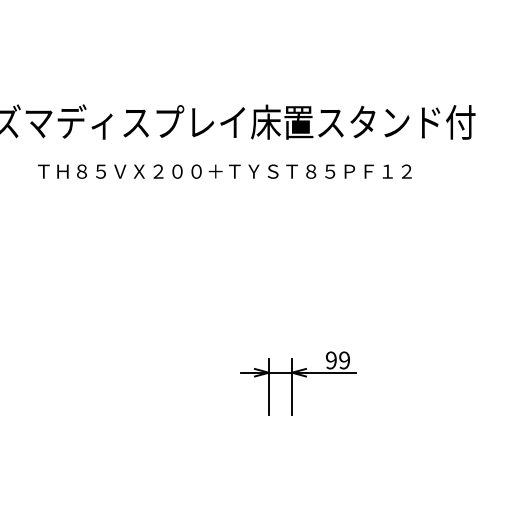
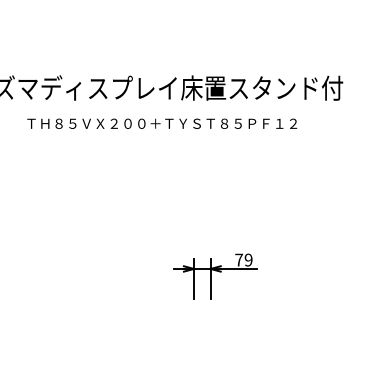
text: (331, 359) -> (239, 259), 99 -> 79

